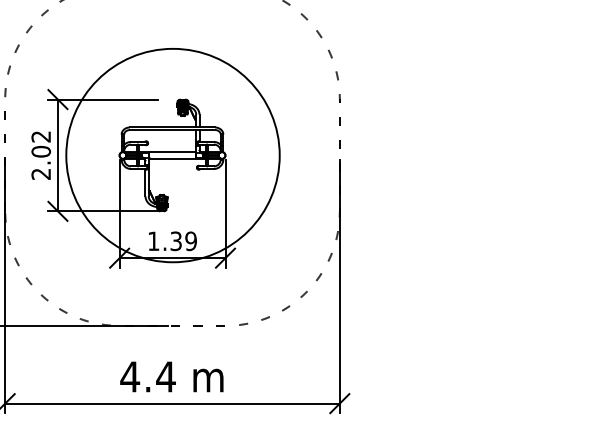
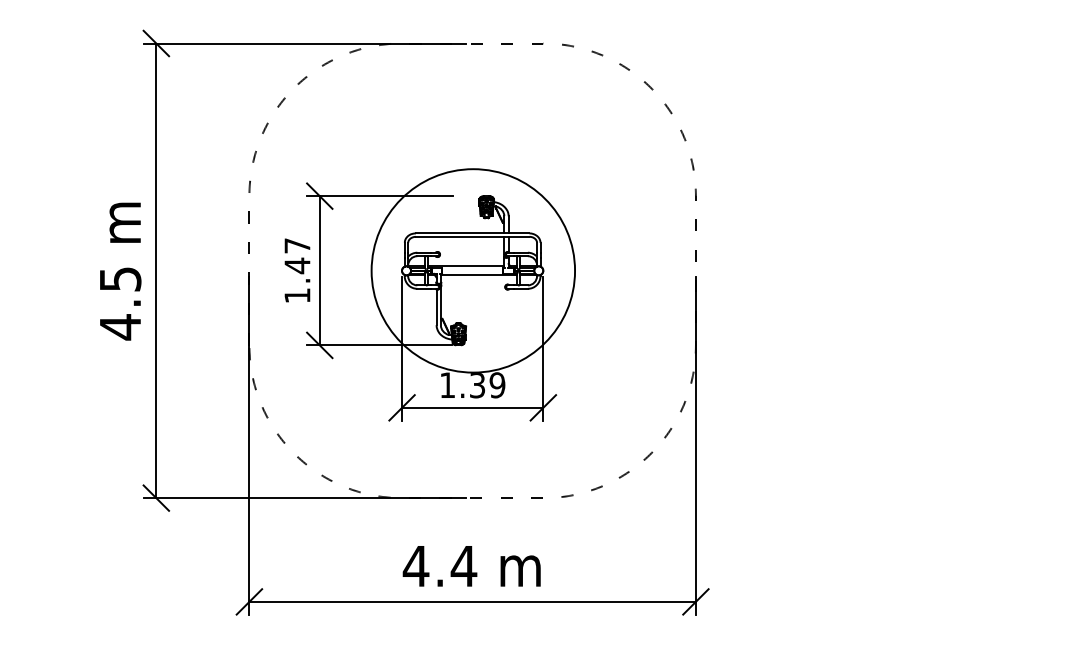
text: (41, 155) -> (297, 270), 2.02 -> 1.47
circle: (173, 155) -> (473, 270), size x0.71

